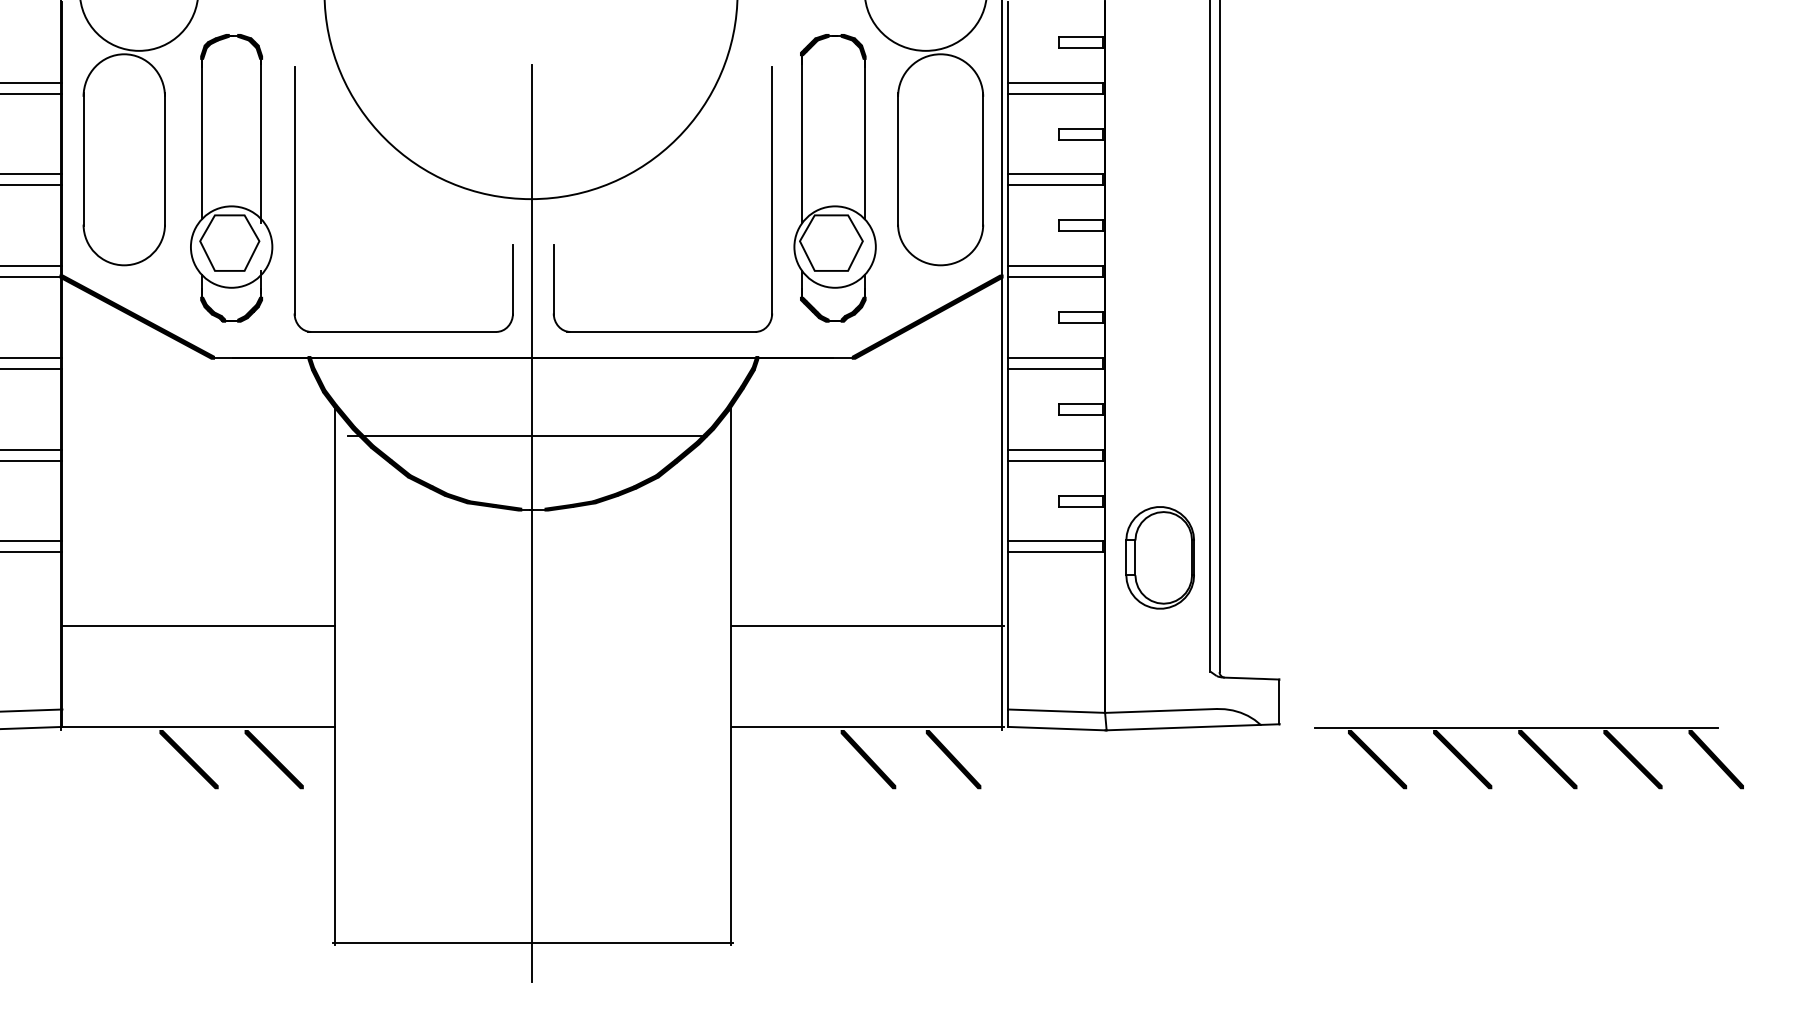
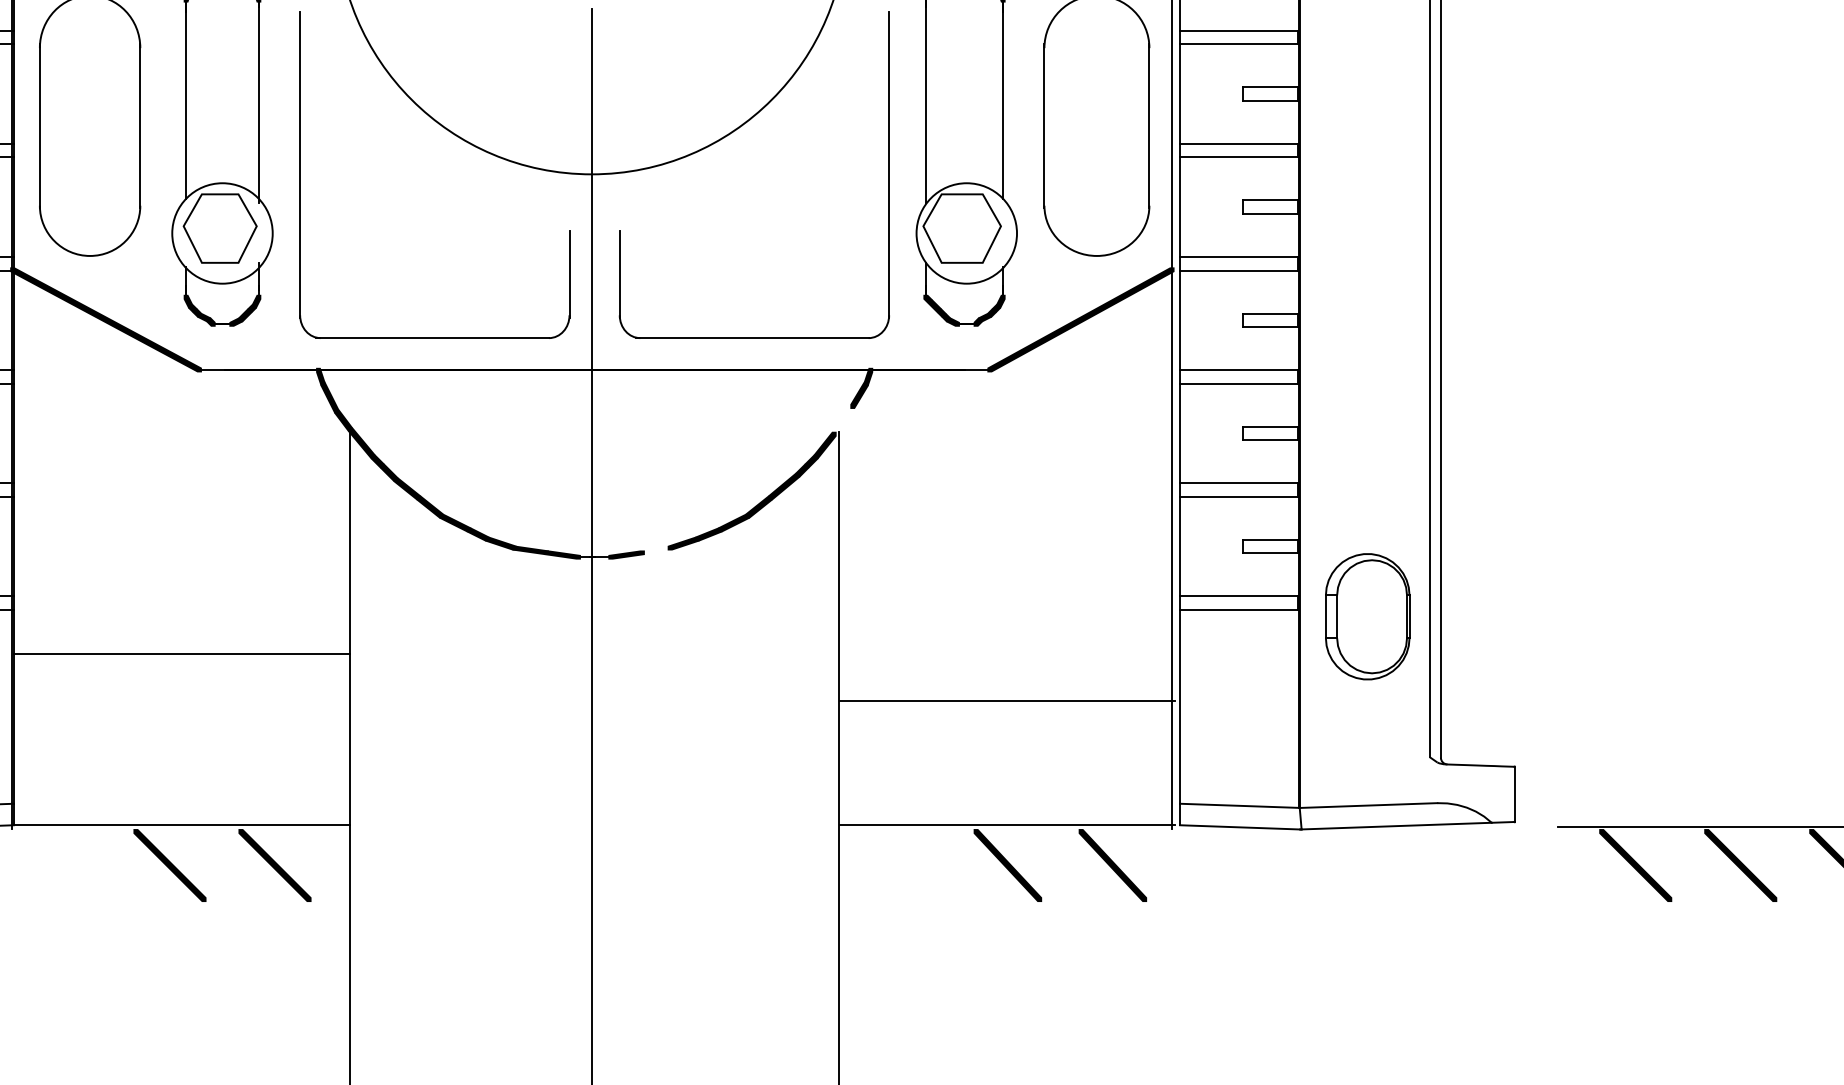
fill: (734, 398) -> (842, 420), removed
line: (525, 435) -> (584, 465), removed
fill: (583, 503) -> (656, 549), removed
line: (198, 626) -> (181, 654), moved

